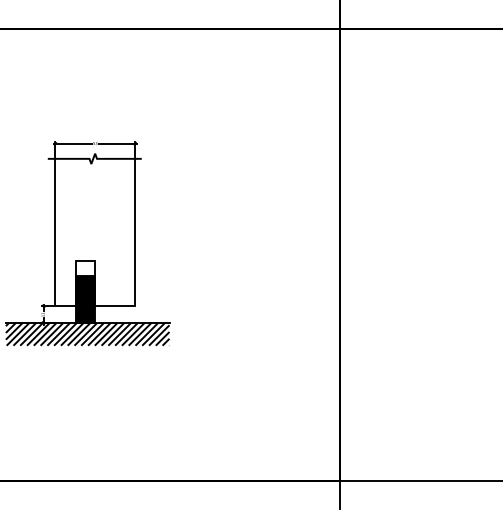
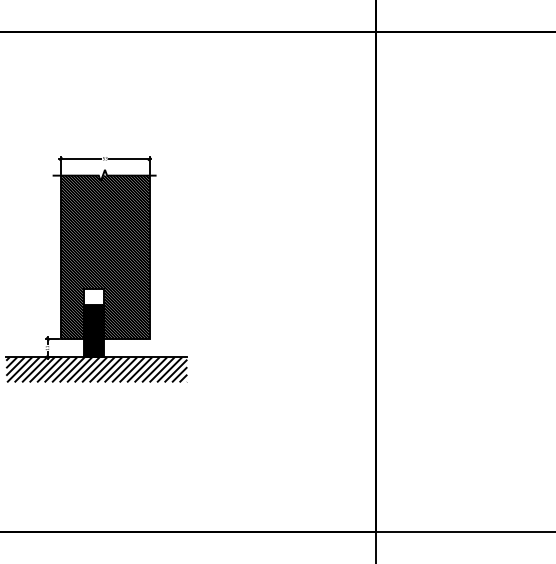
hatch: (95, 231) -> (105, 256), added

